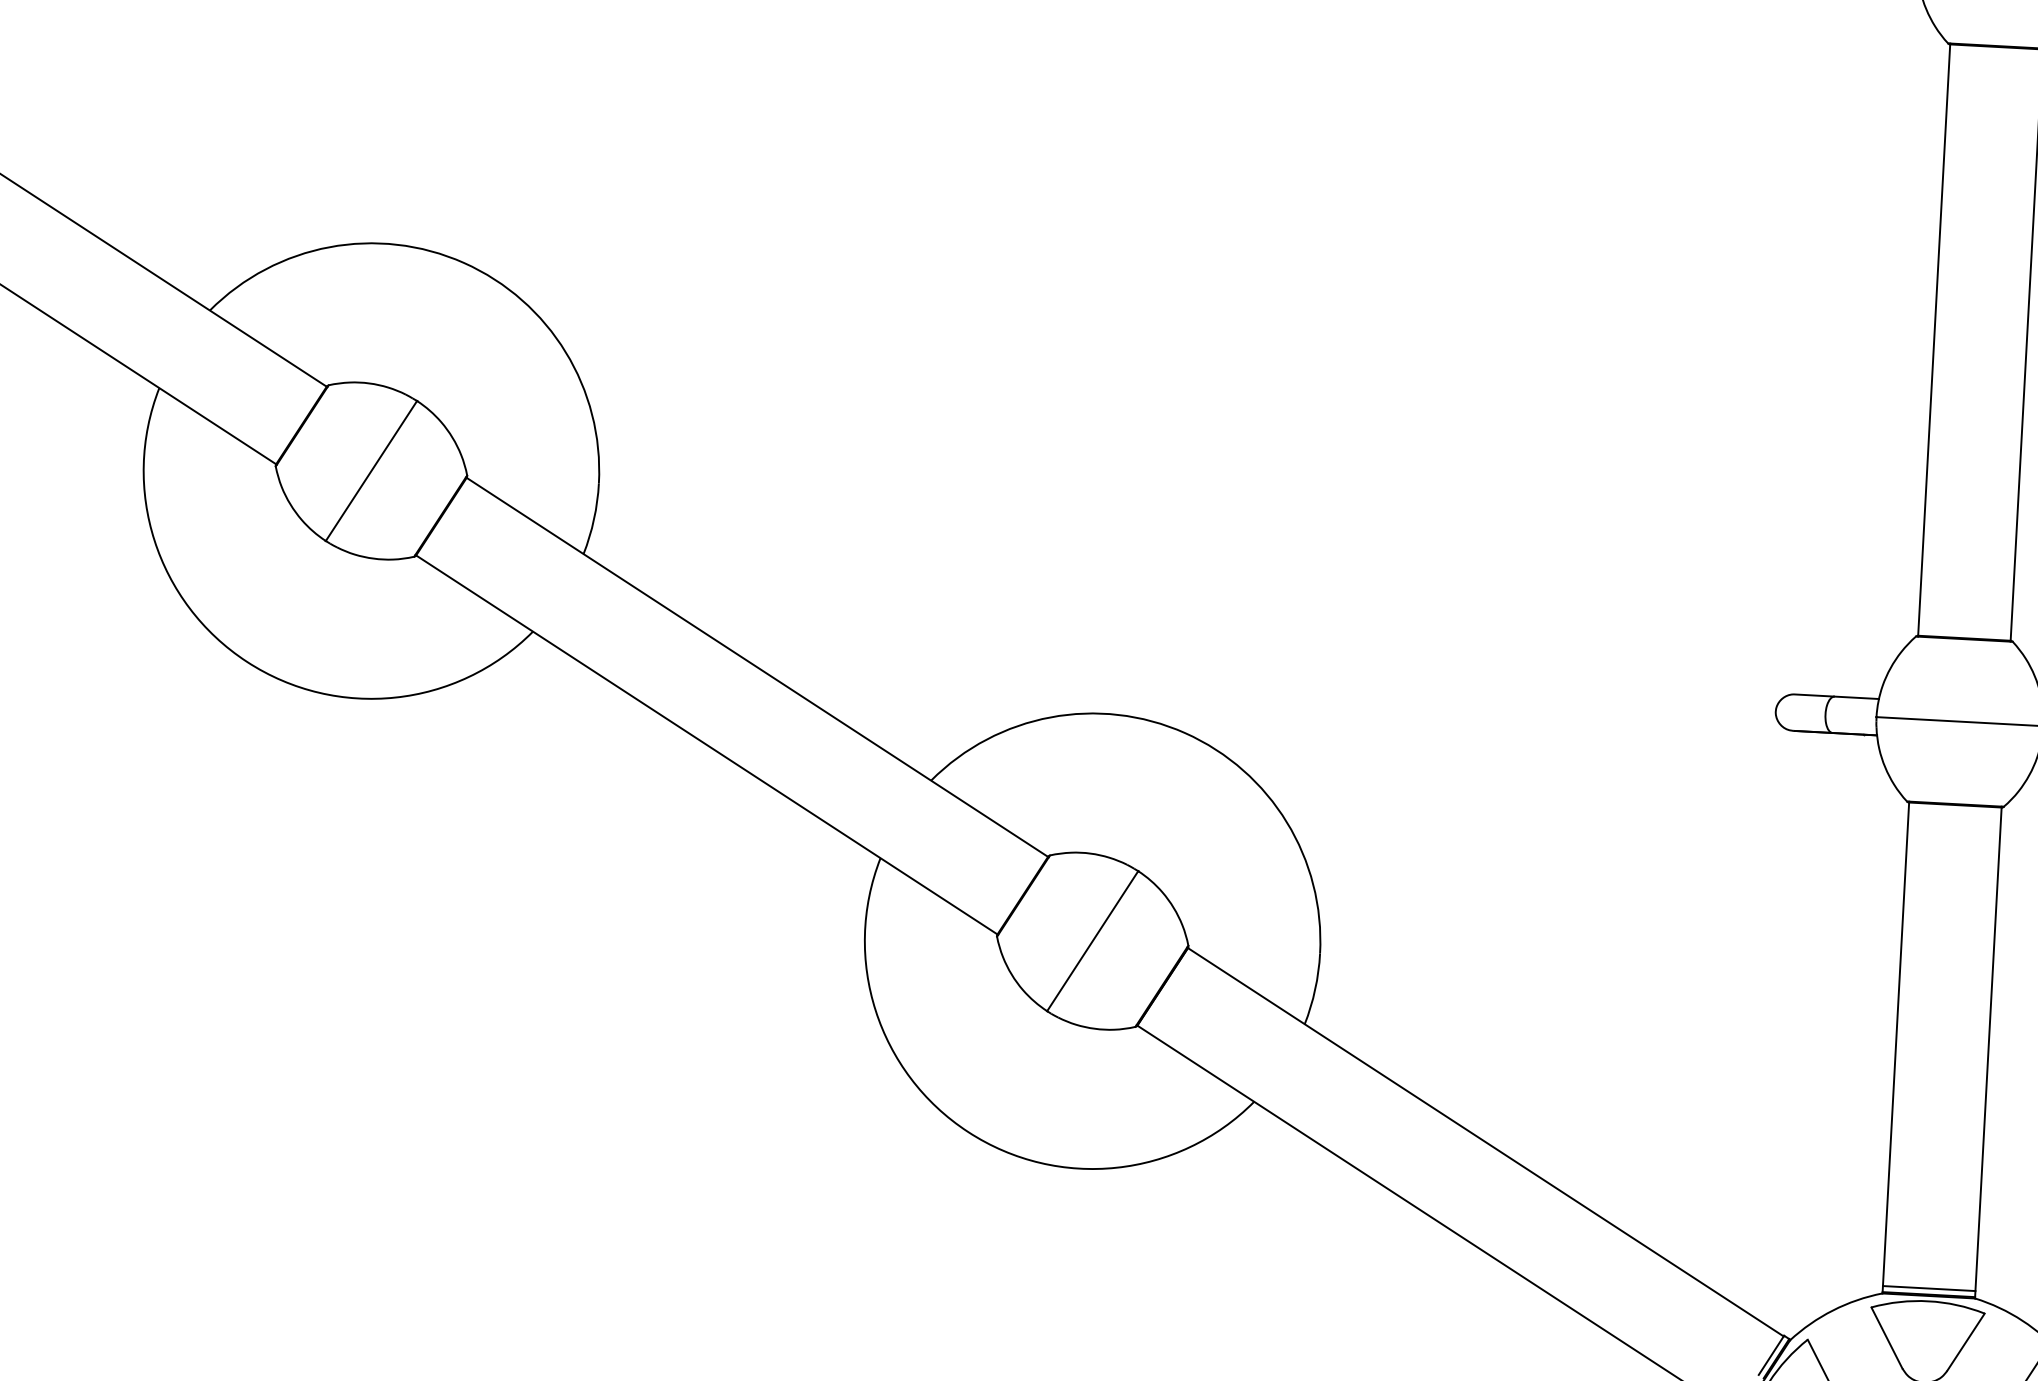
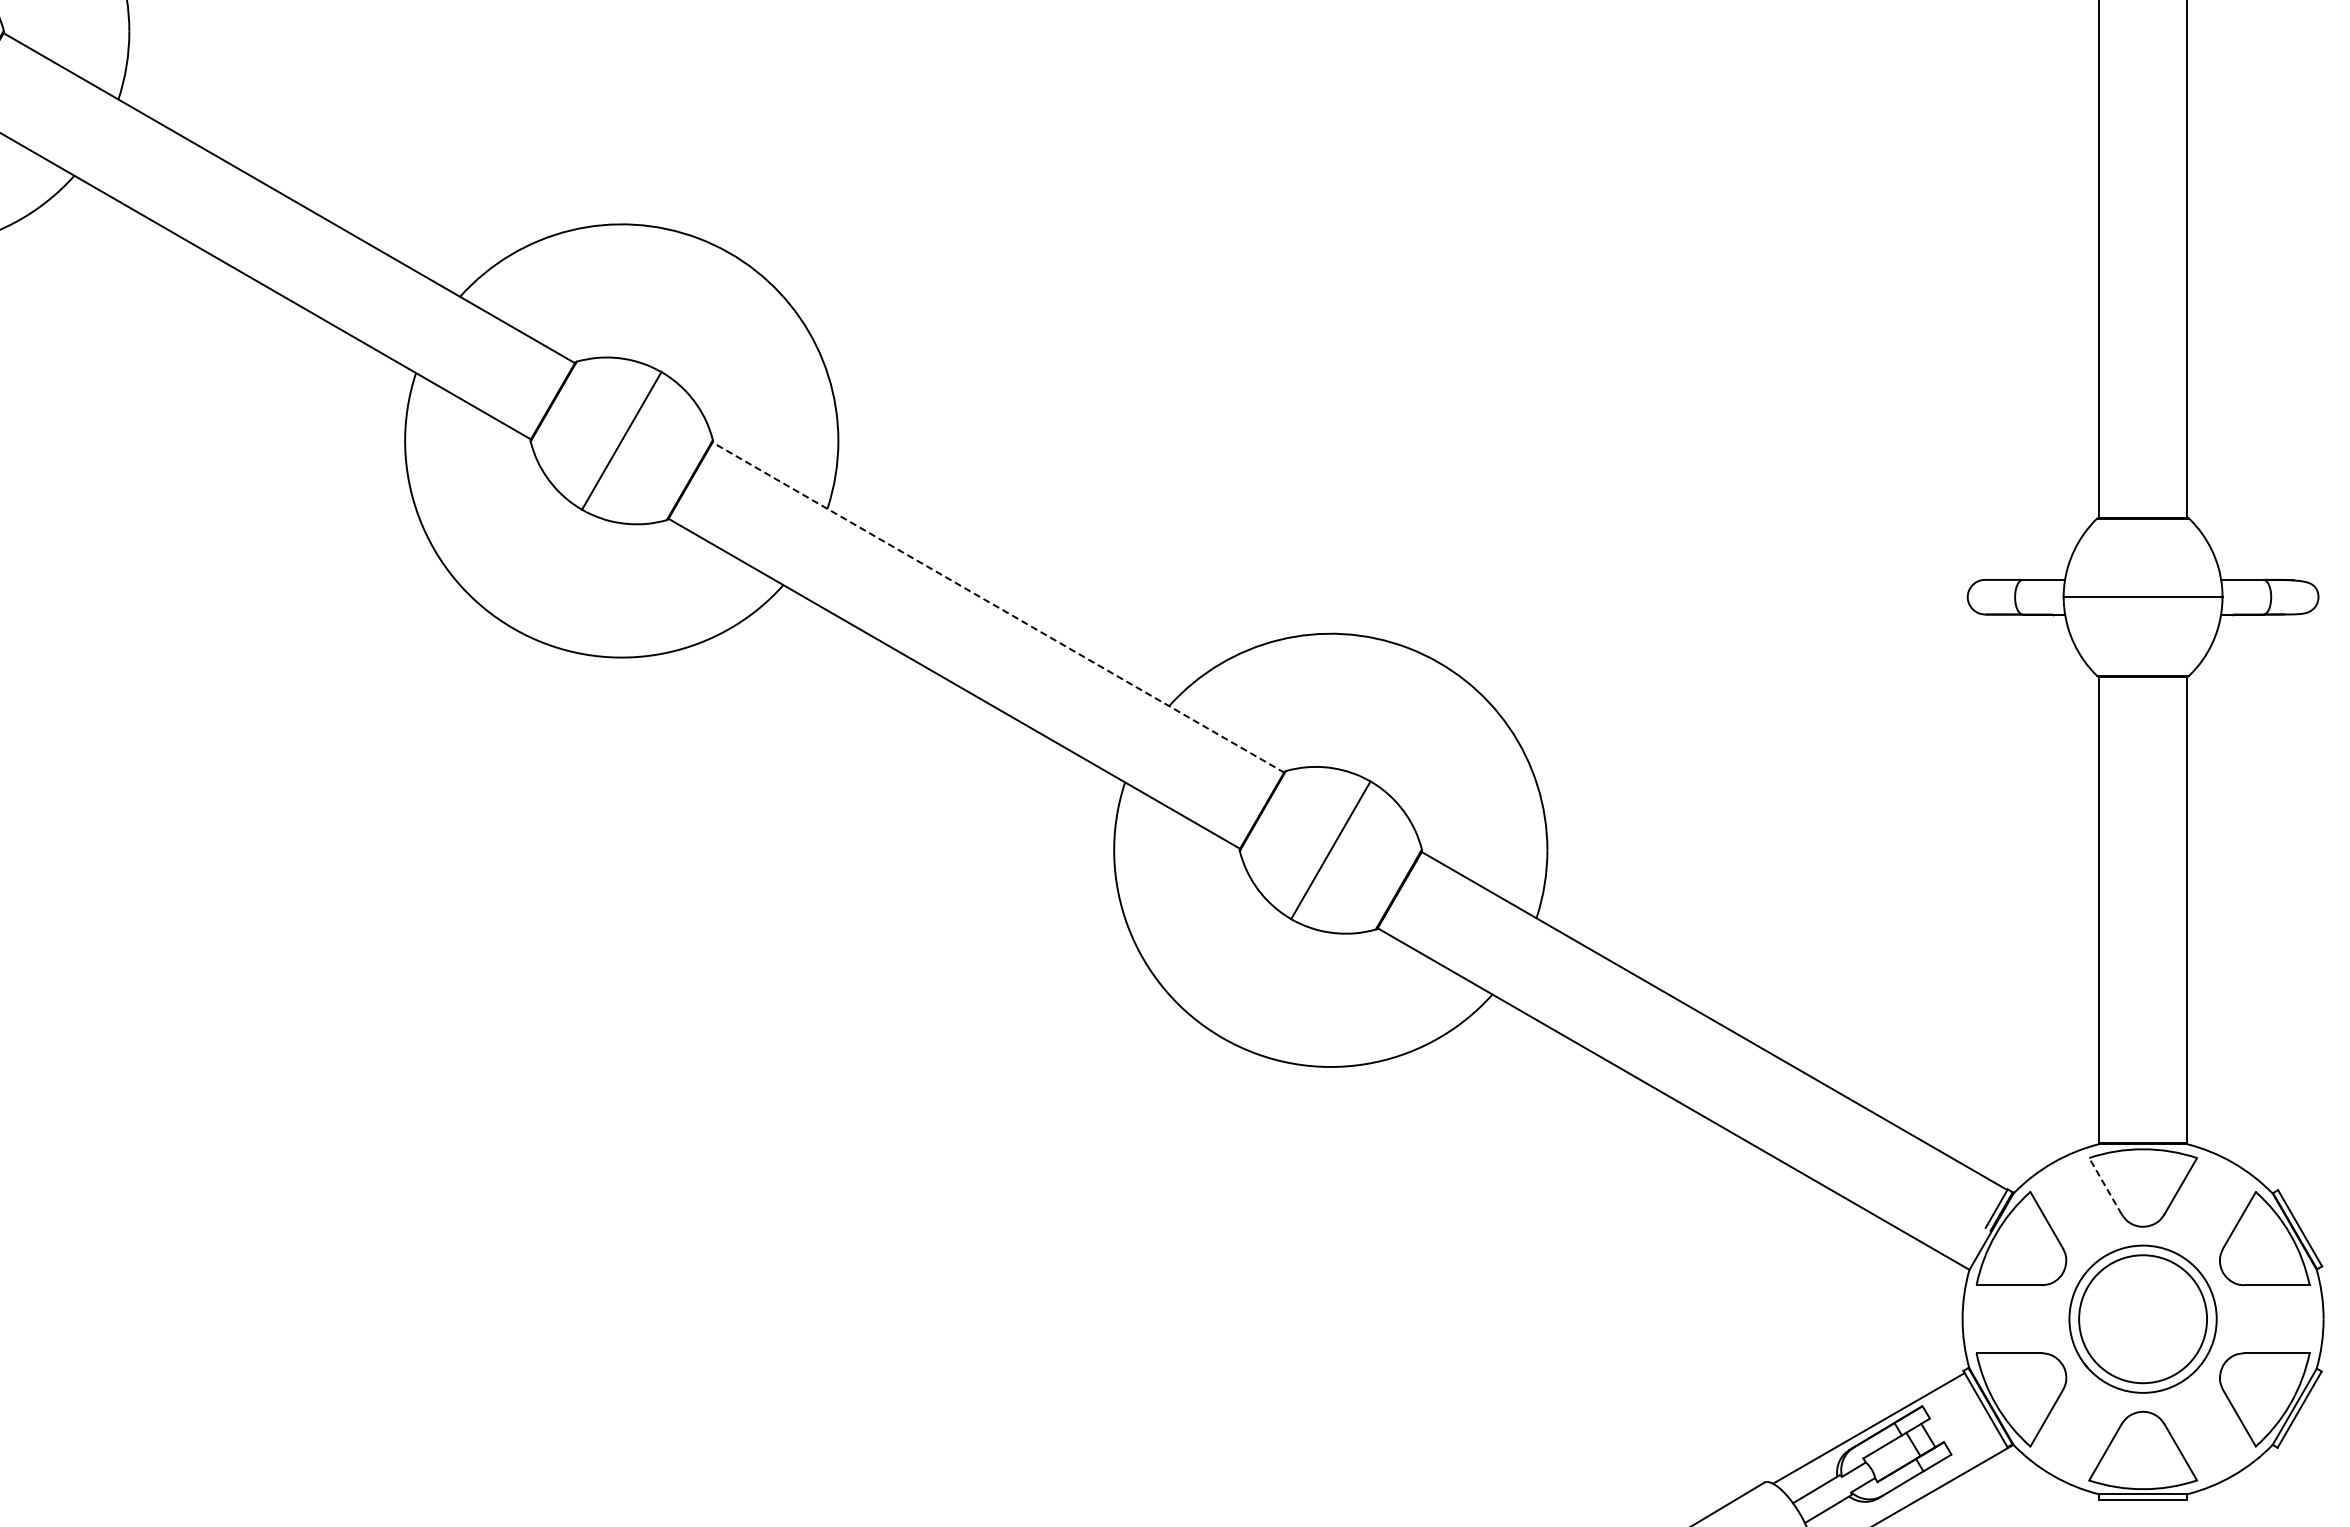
line: (757, 667) -> (998, 607), solid -> dashed
line: (1929, 1288) -> (2143, 1137), removed
line: (1886, 1338) -> (2105, 1186), solid -> dashed

